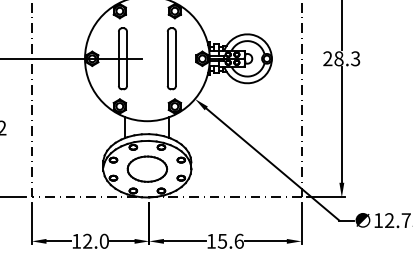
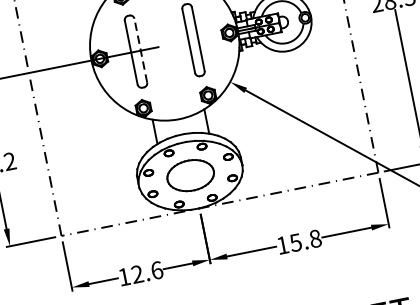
line: (127, 58) -> (141, 50), solid -> dashed
text: (104, 240) -> (157, 269), 12.0 -> 12.6
text: (238, 240) -> (314, 237), 15.6 -> 15.8

